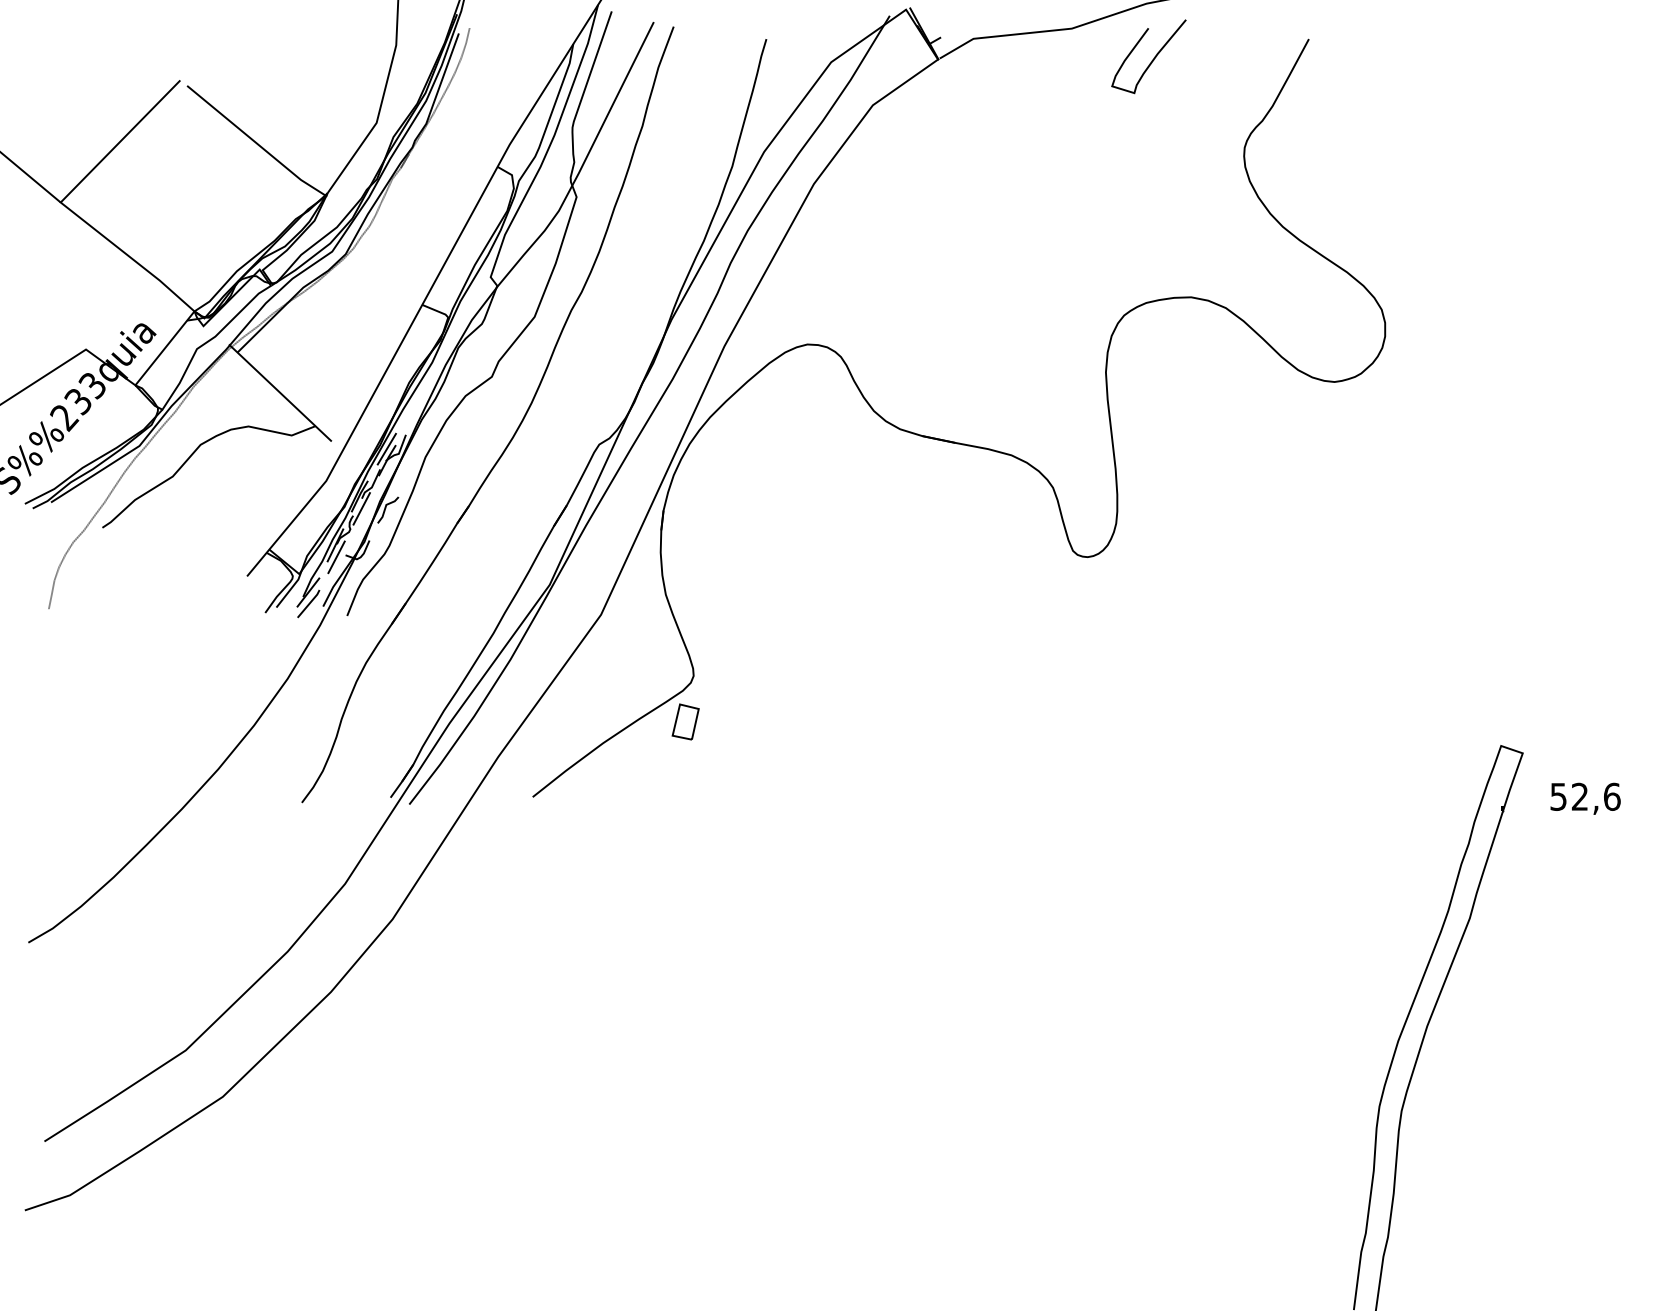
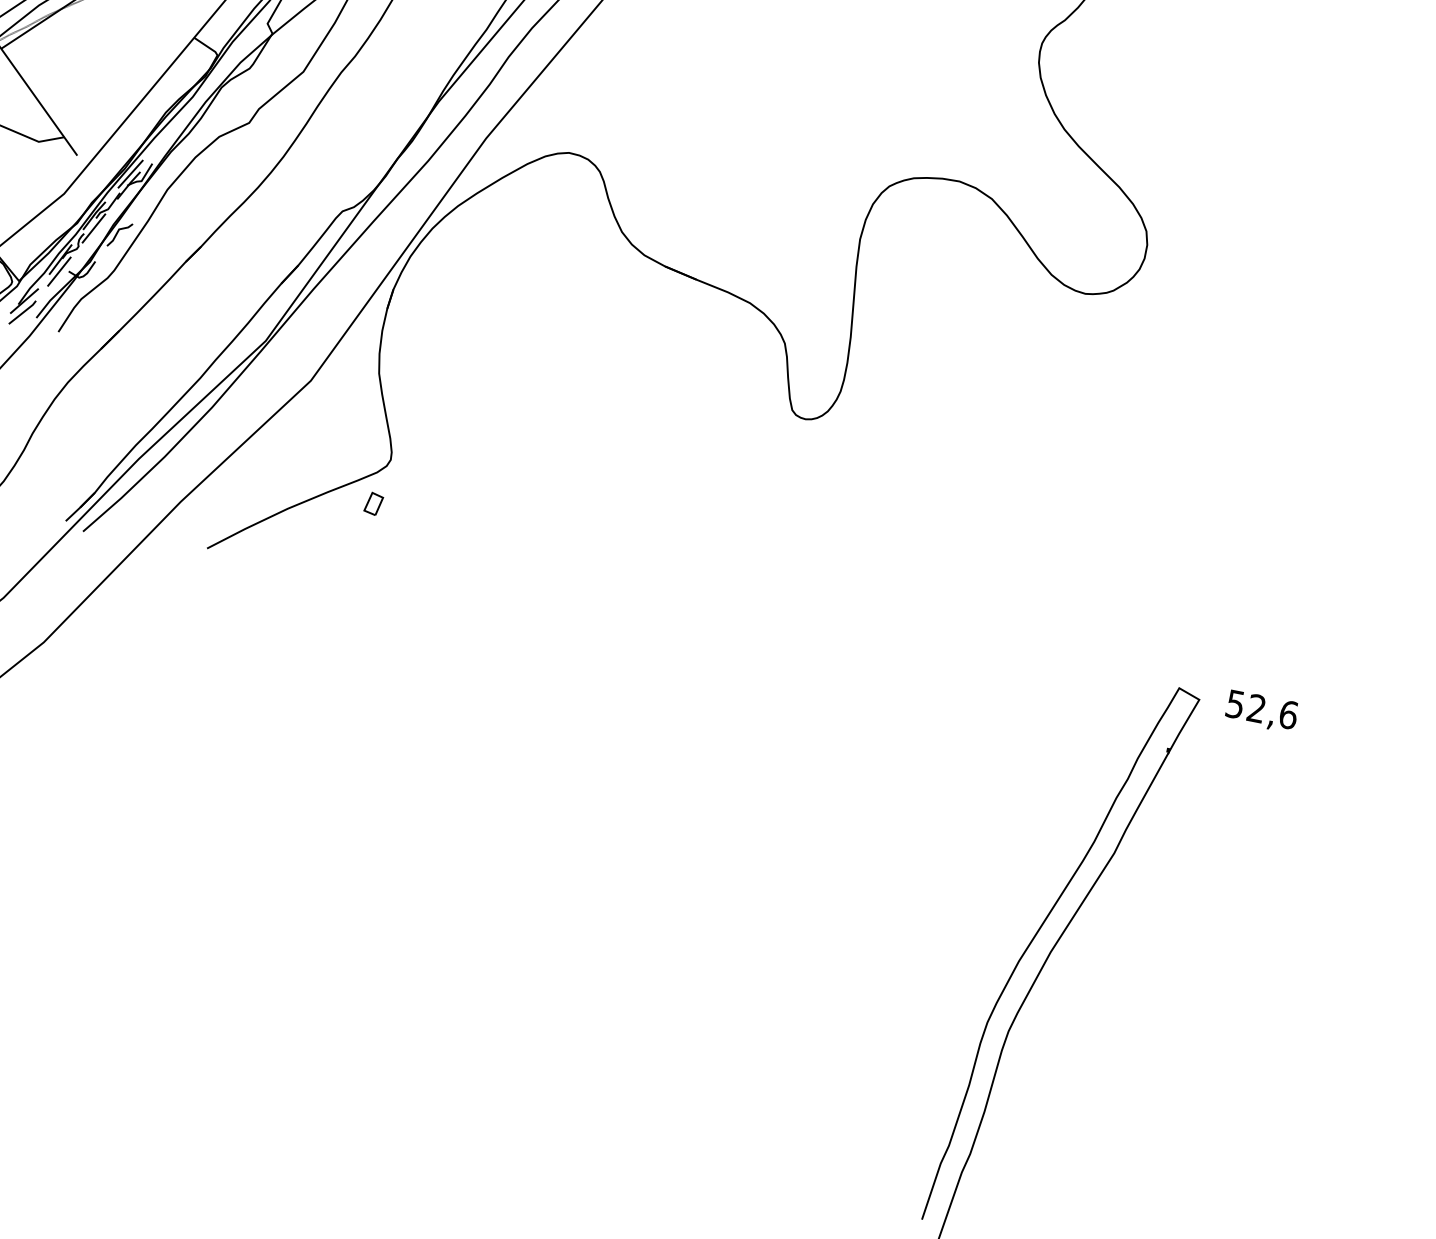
part: (685, 721) -> (373, 503), size x0.6
text: (1585, 798) -> (1261, 711), moved

